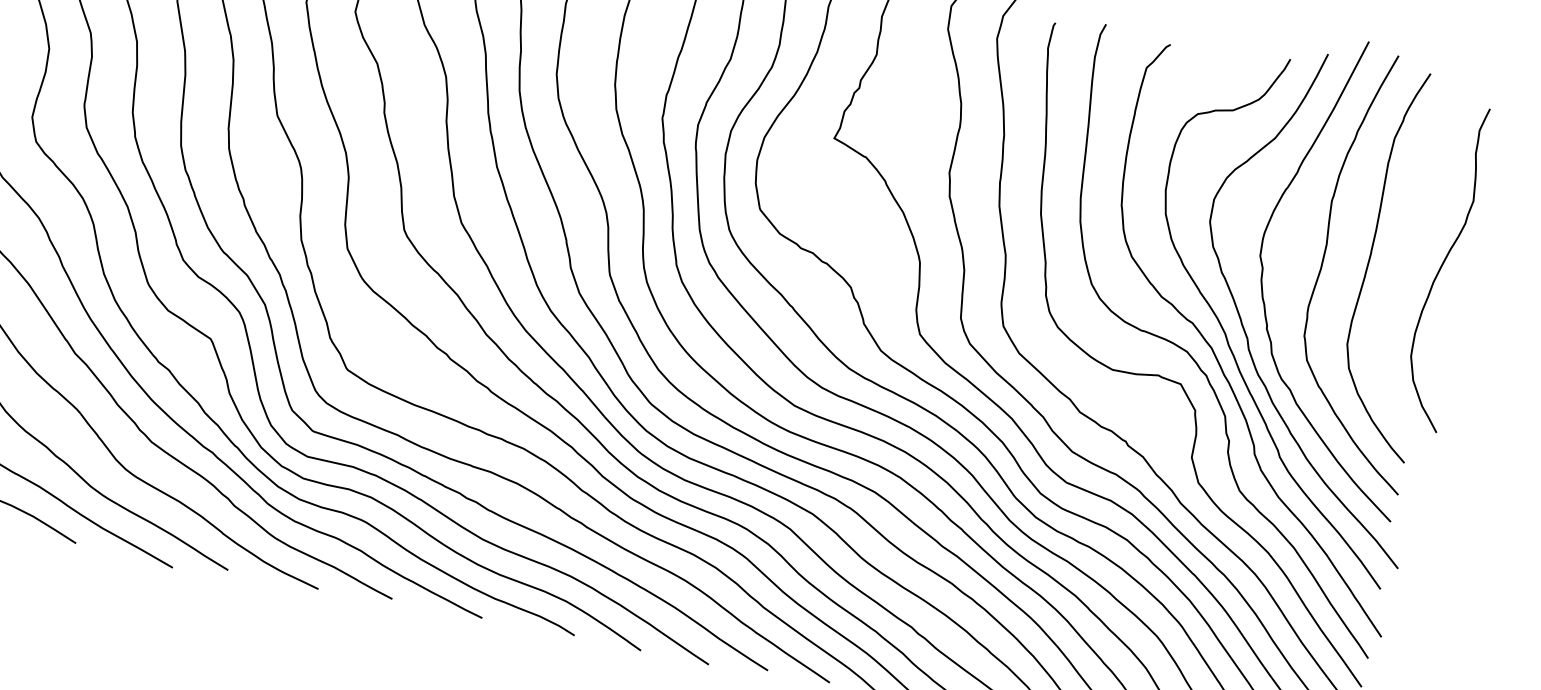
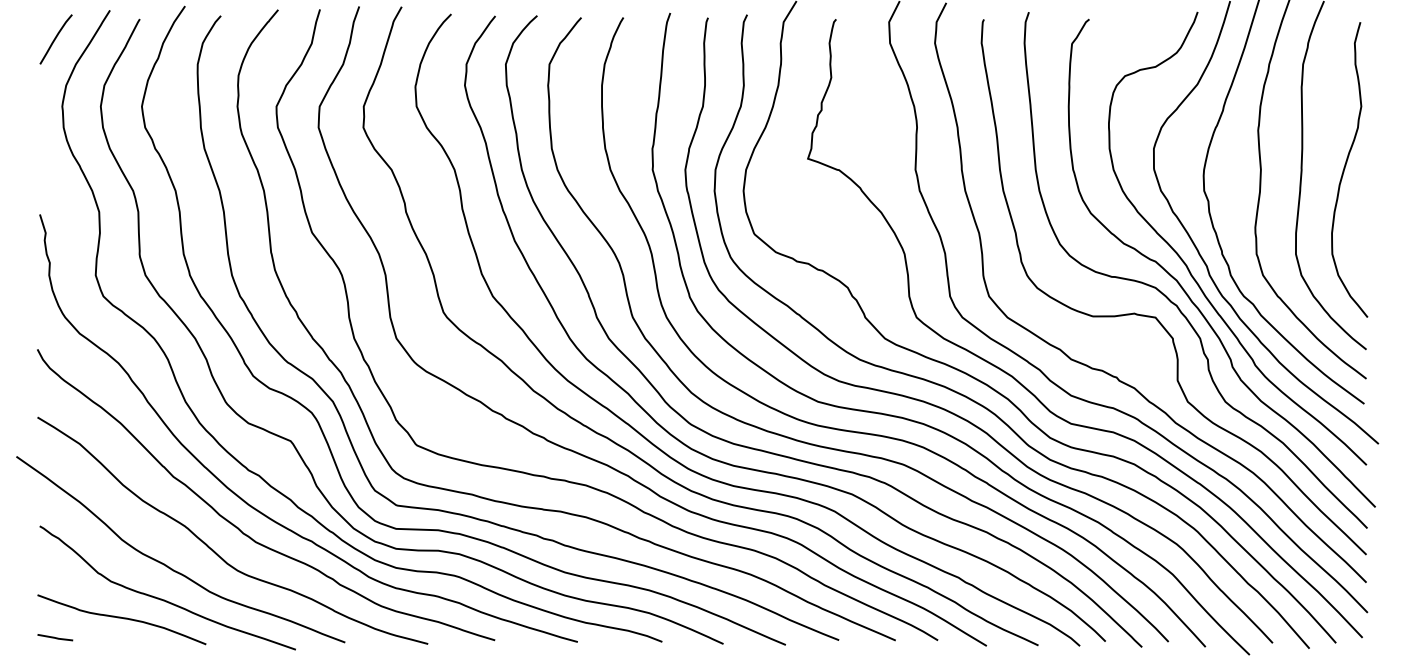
curve: (1443, 265) -> (1345, 168), moved

